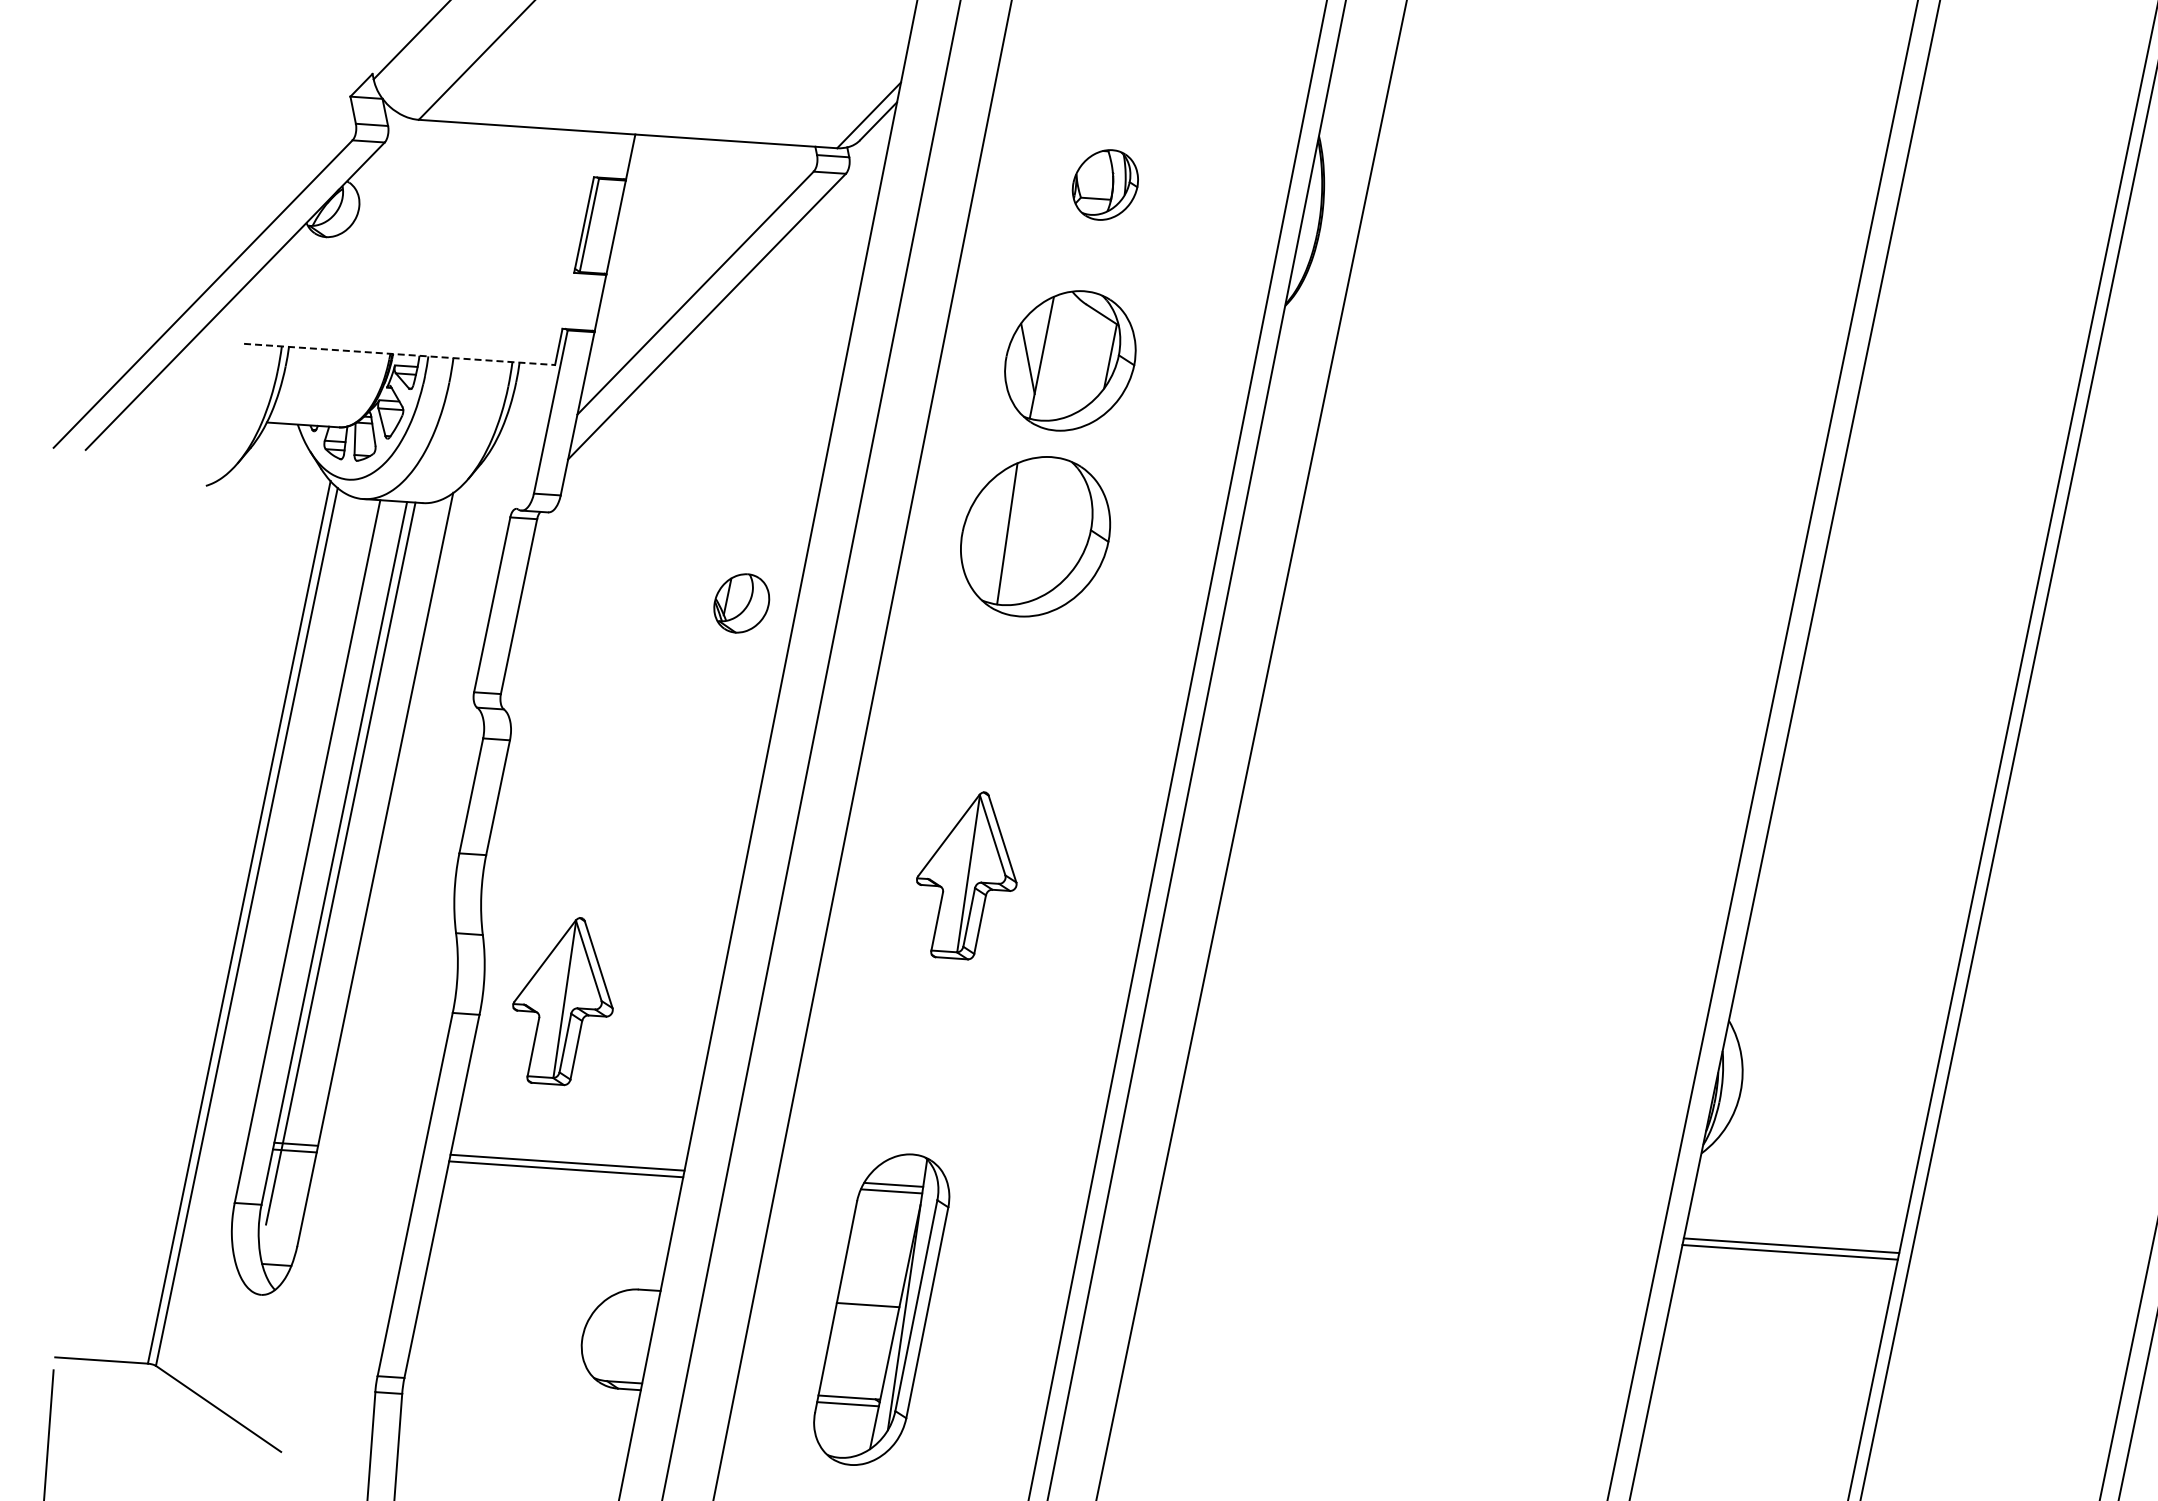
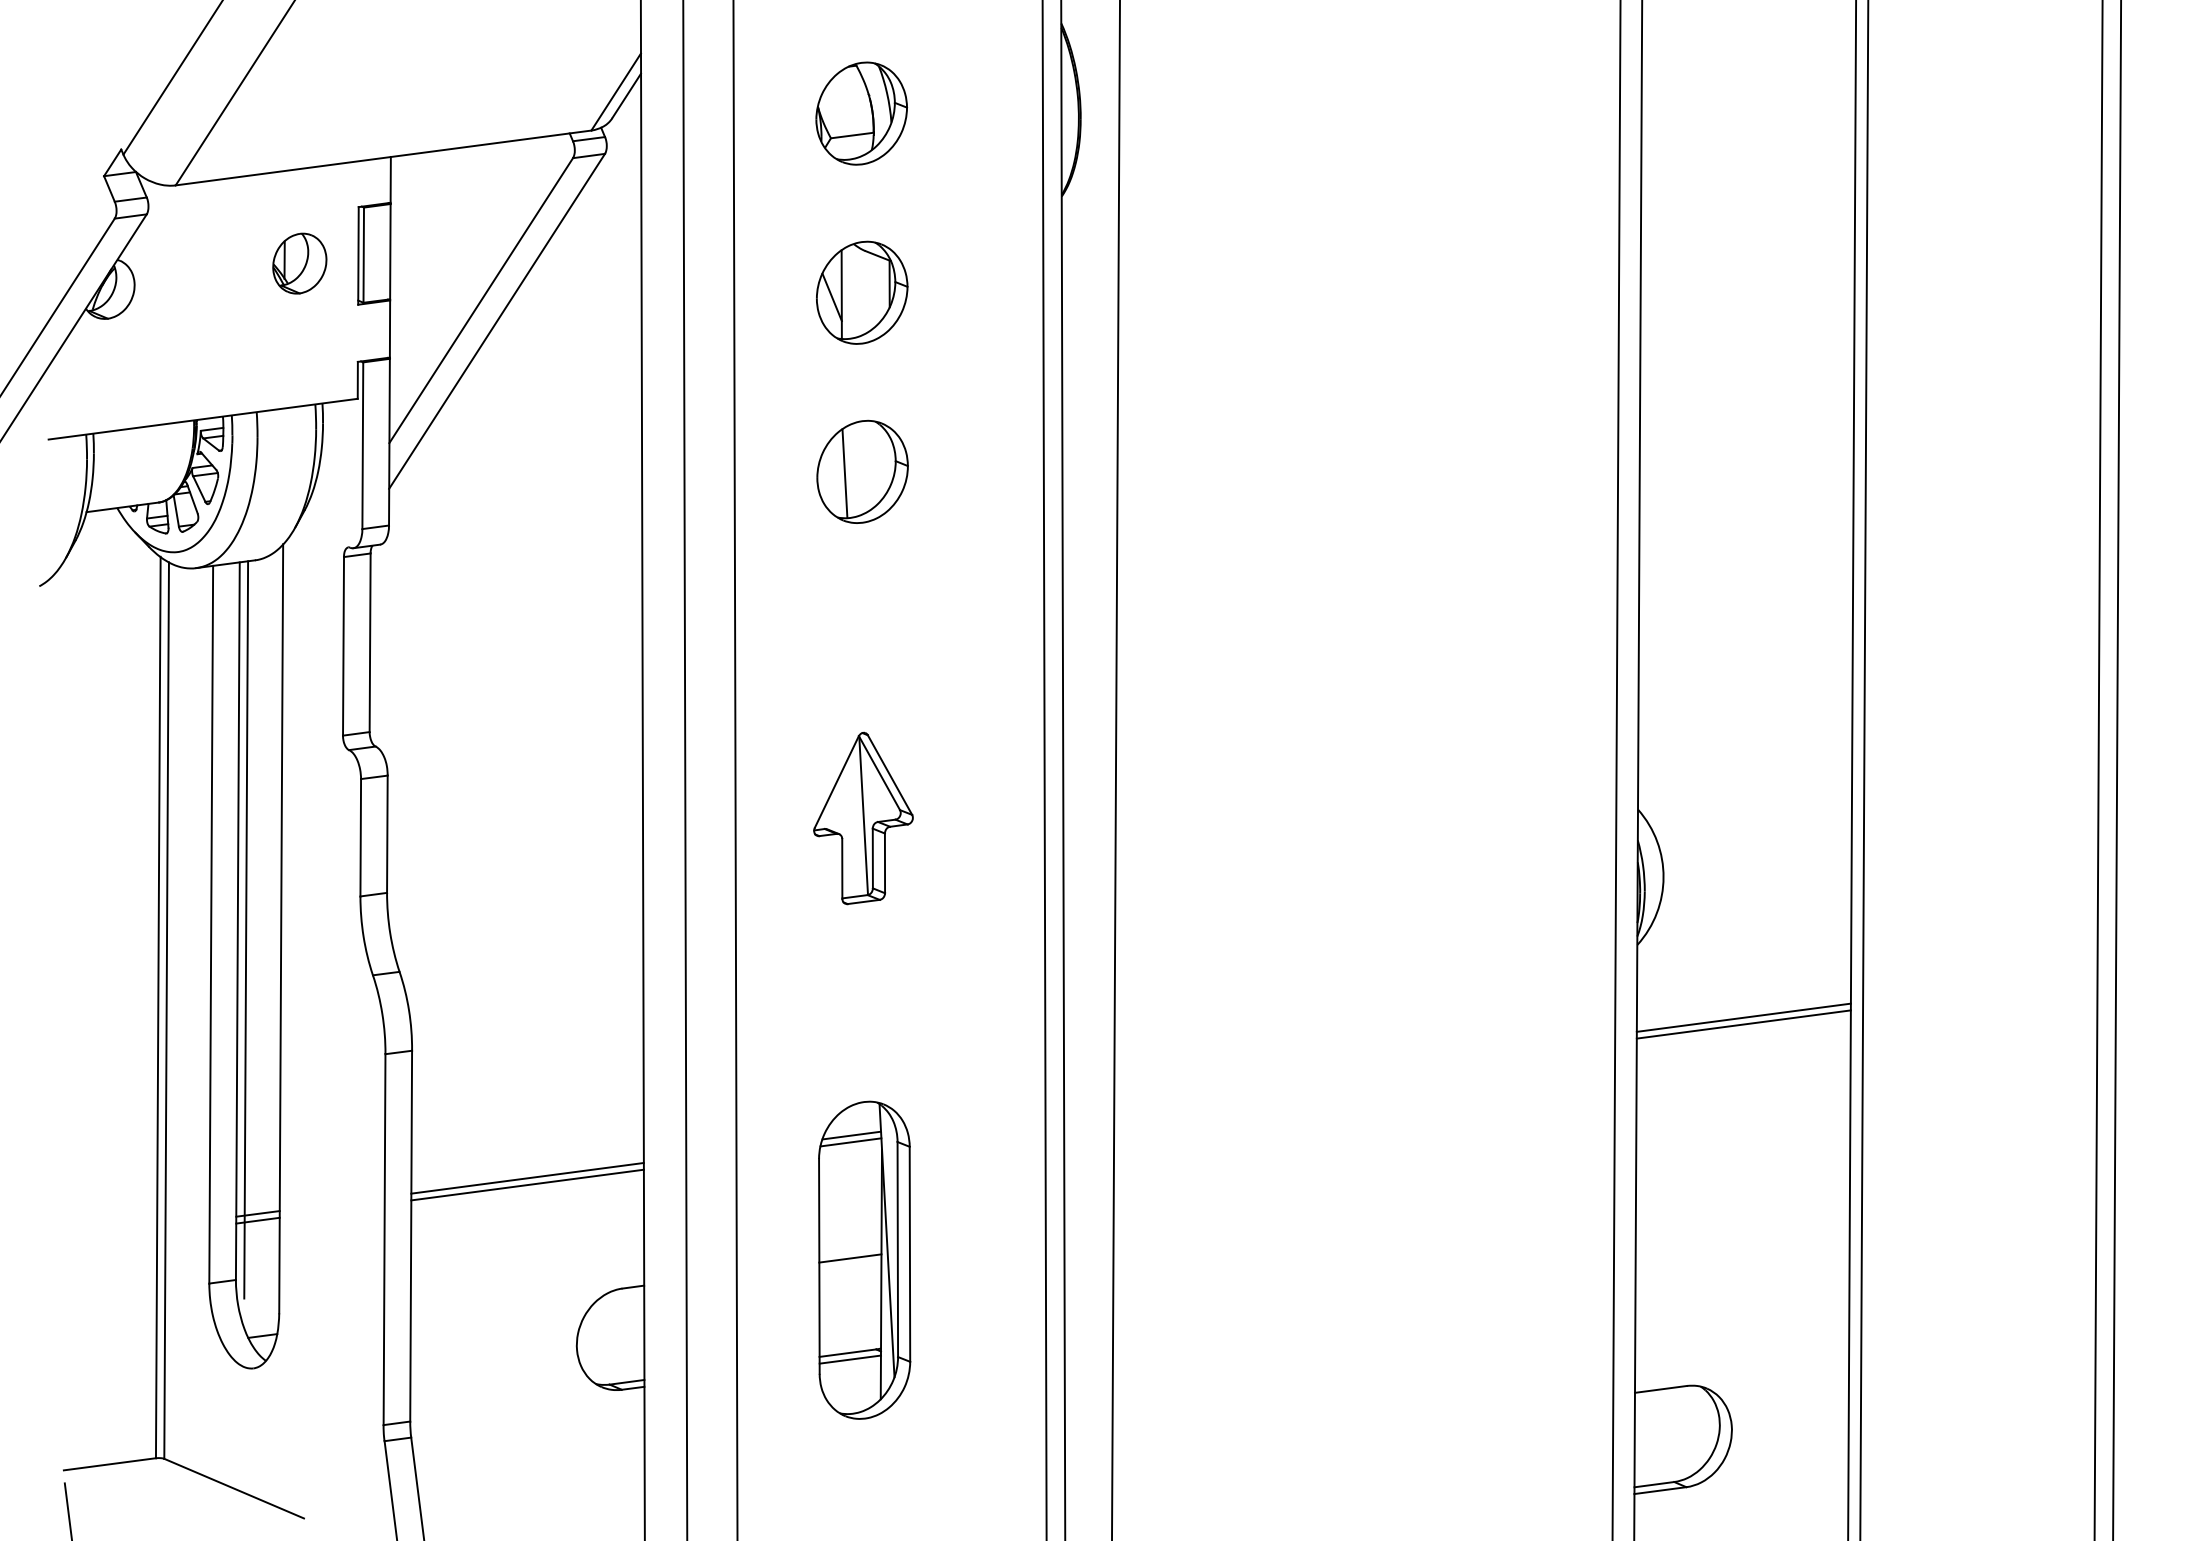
part: (1105, 184) -> (861, 113), size x1.43
line: (399, 354) -> (203, 419), dashed -> solid
part: (1070, 360) -> (862, 292), size x0.71
part: (1035, 536) -> (862, 471), size x0.62
part: (741, 603) -> (299, 263), moved
part: (564, 1002) -> (492, 1021), removed

